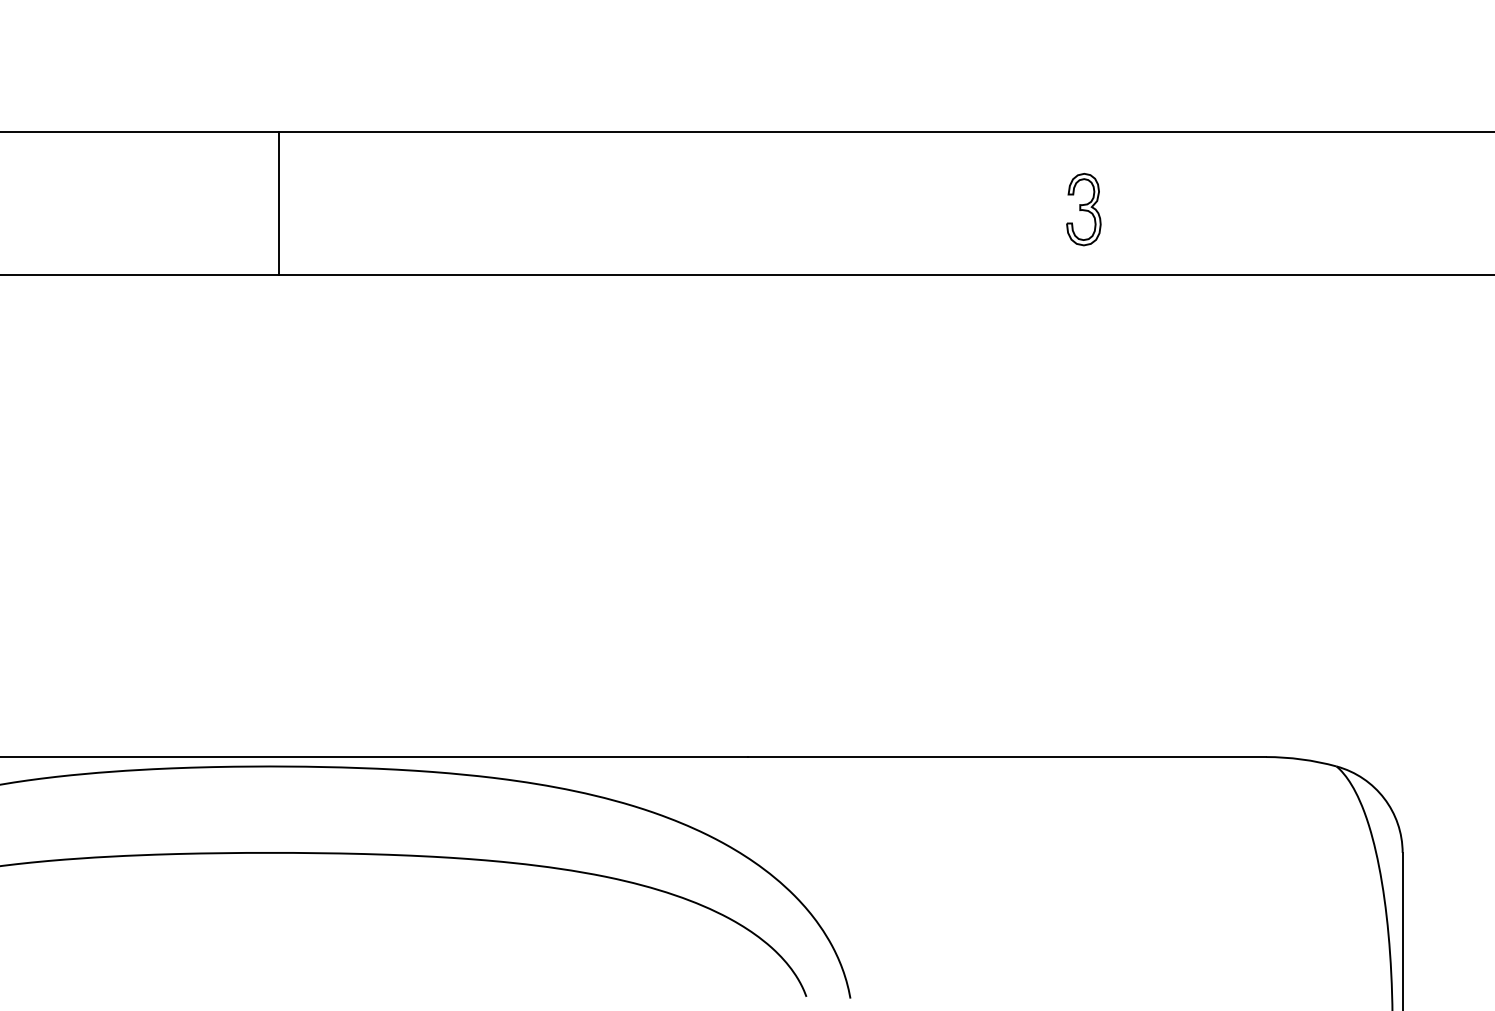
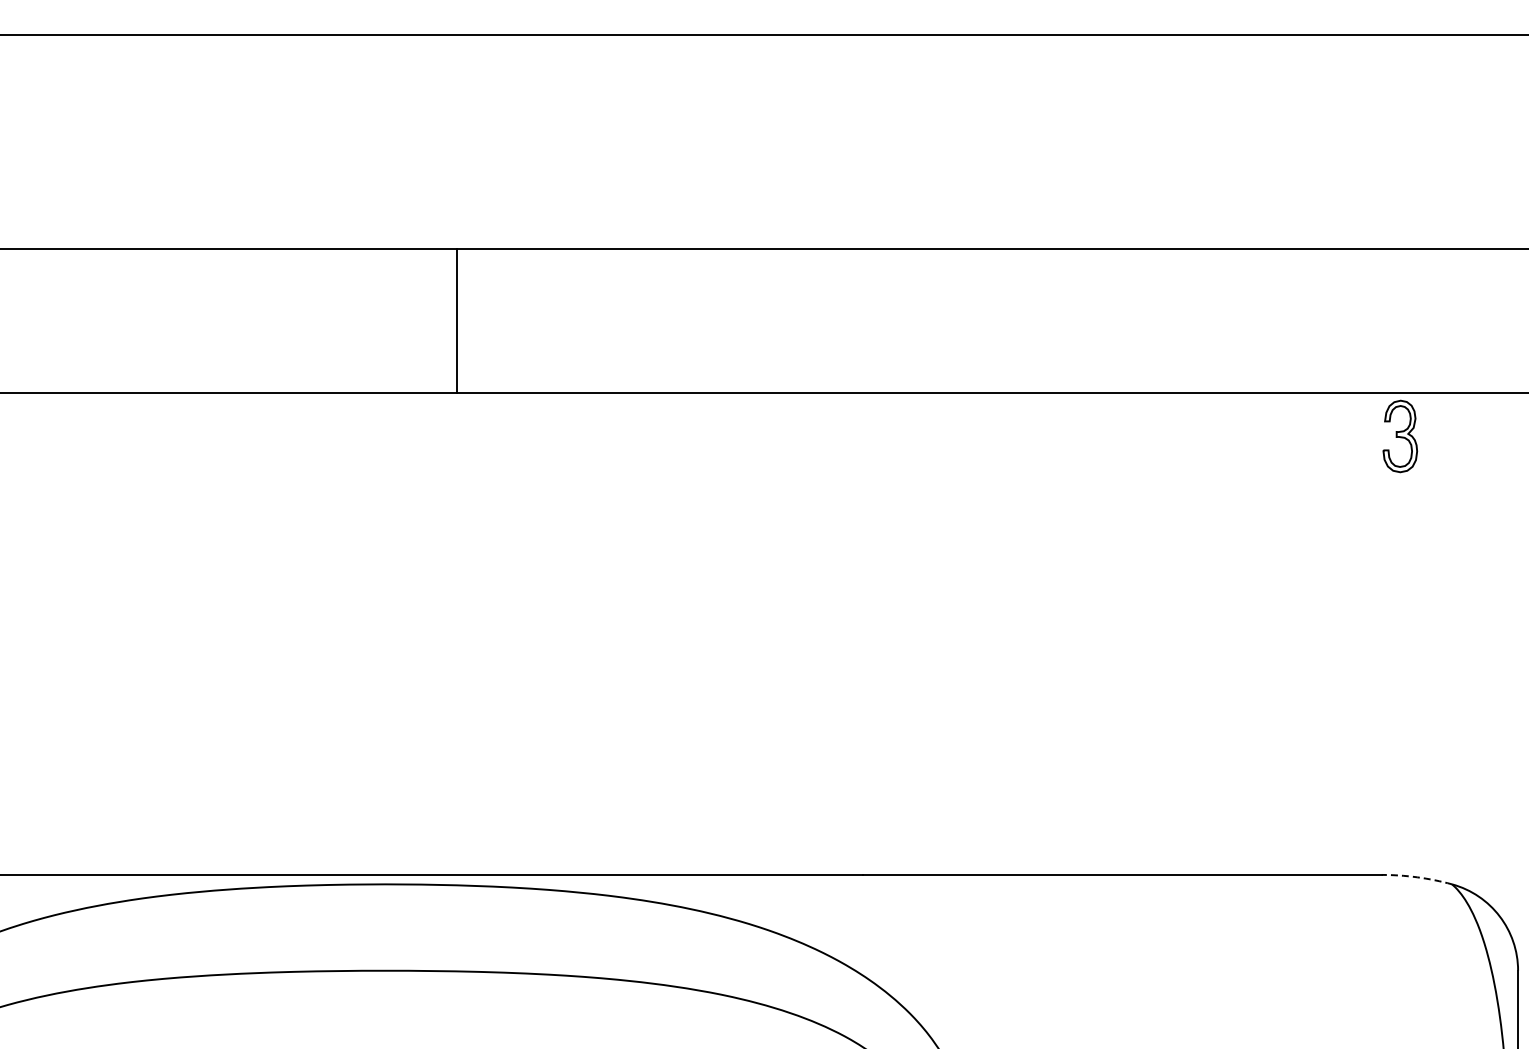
line: (279, 202) -> (457, 320), moved
part: (1084, 209) -> (1400, 436), moved
arc: (1302, 759) -> (1417, 877), solid -> dashed

